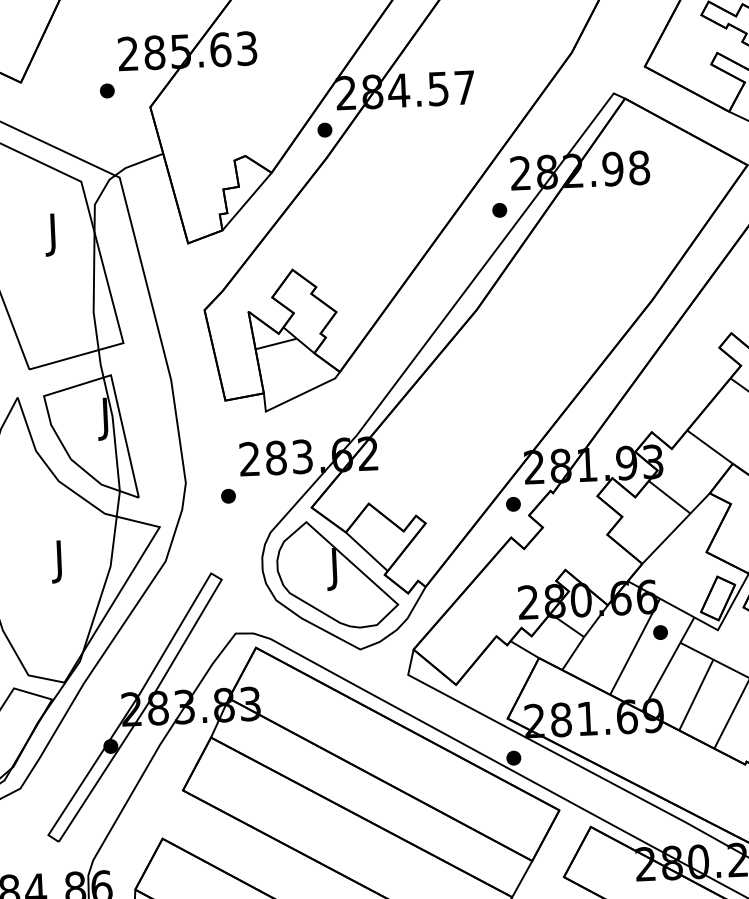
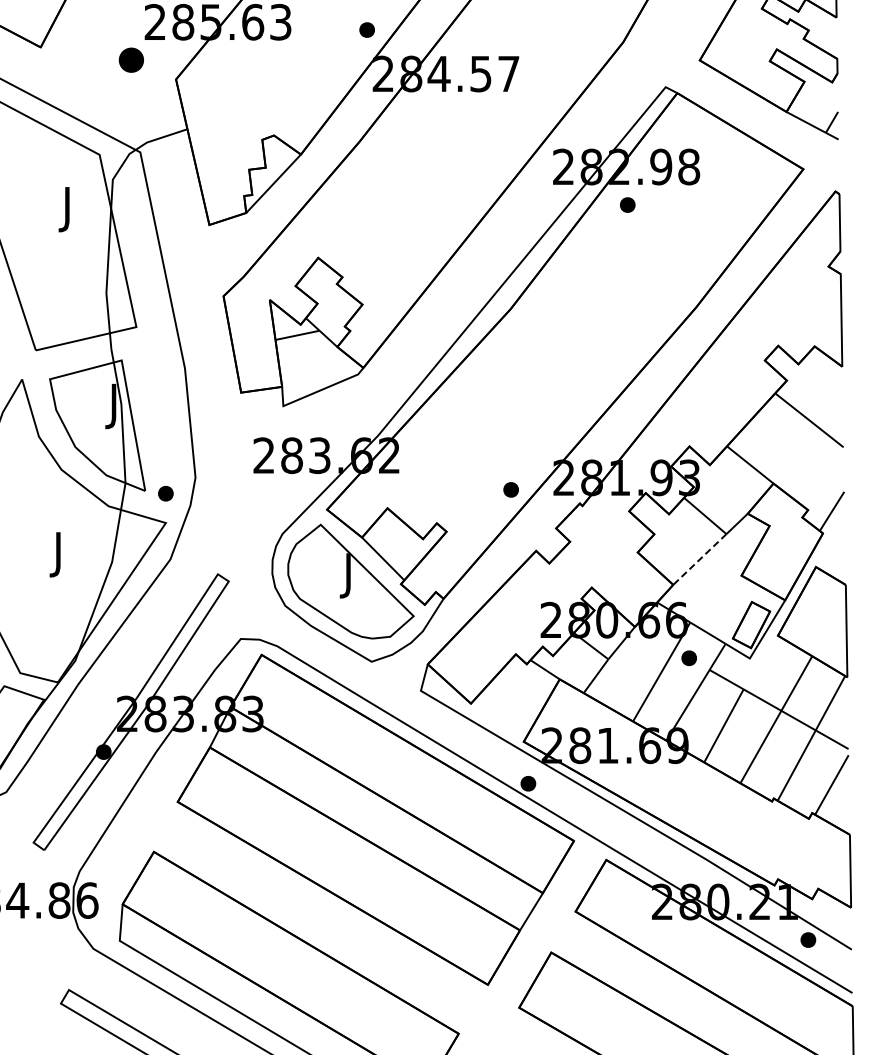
part: (107, 91) -> (131, 60), size x1.6
part: (324, 129) -> (366, 29), moved
part: (499, 209) -> (627, 204), moved
part: (228, 496) -> (165, 493), moved
part: (512, 503) -> (510, 489), moved
line: (666, 538) -> (699, 559), solid -> dashed

